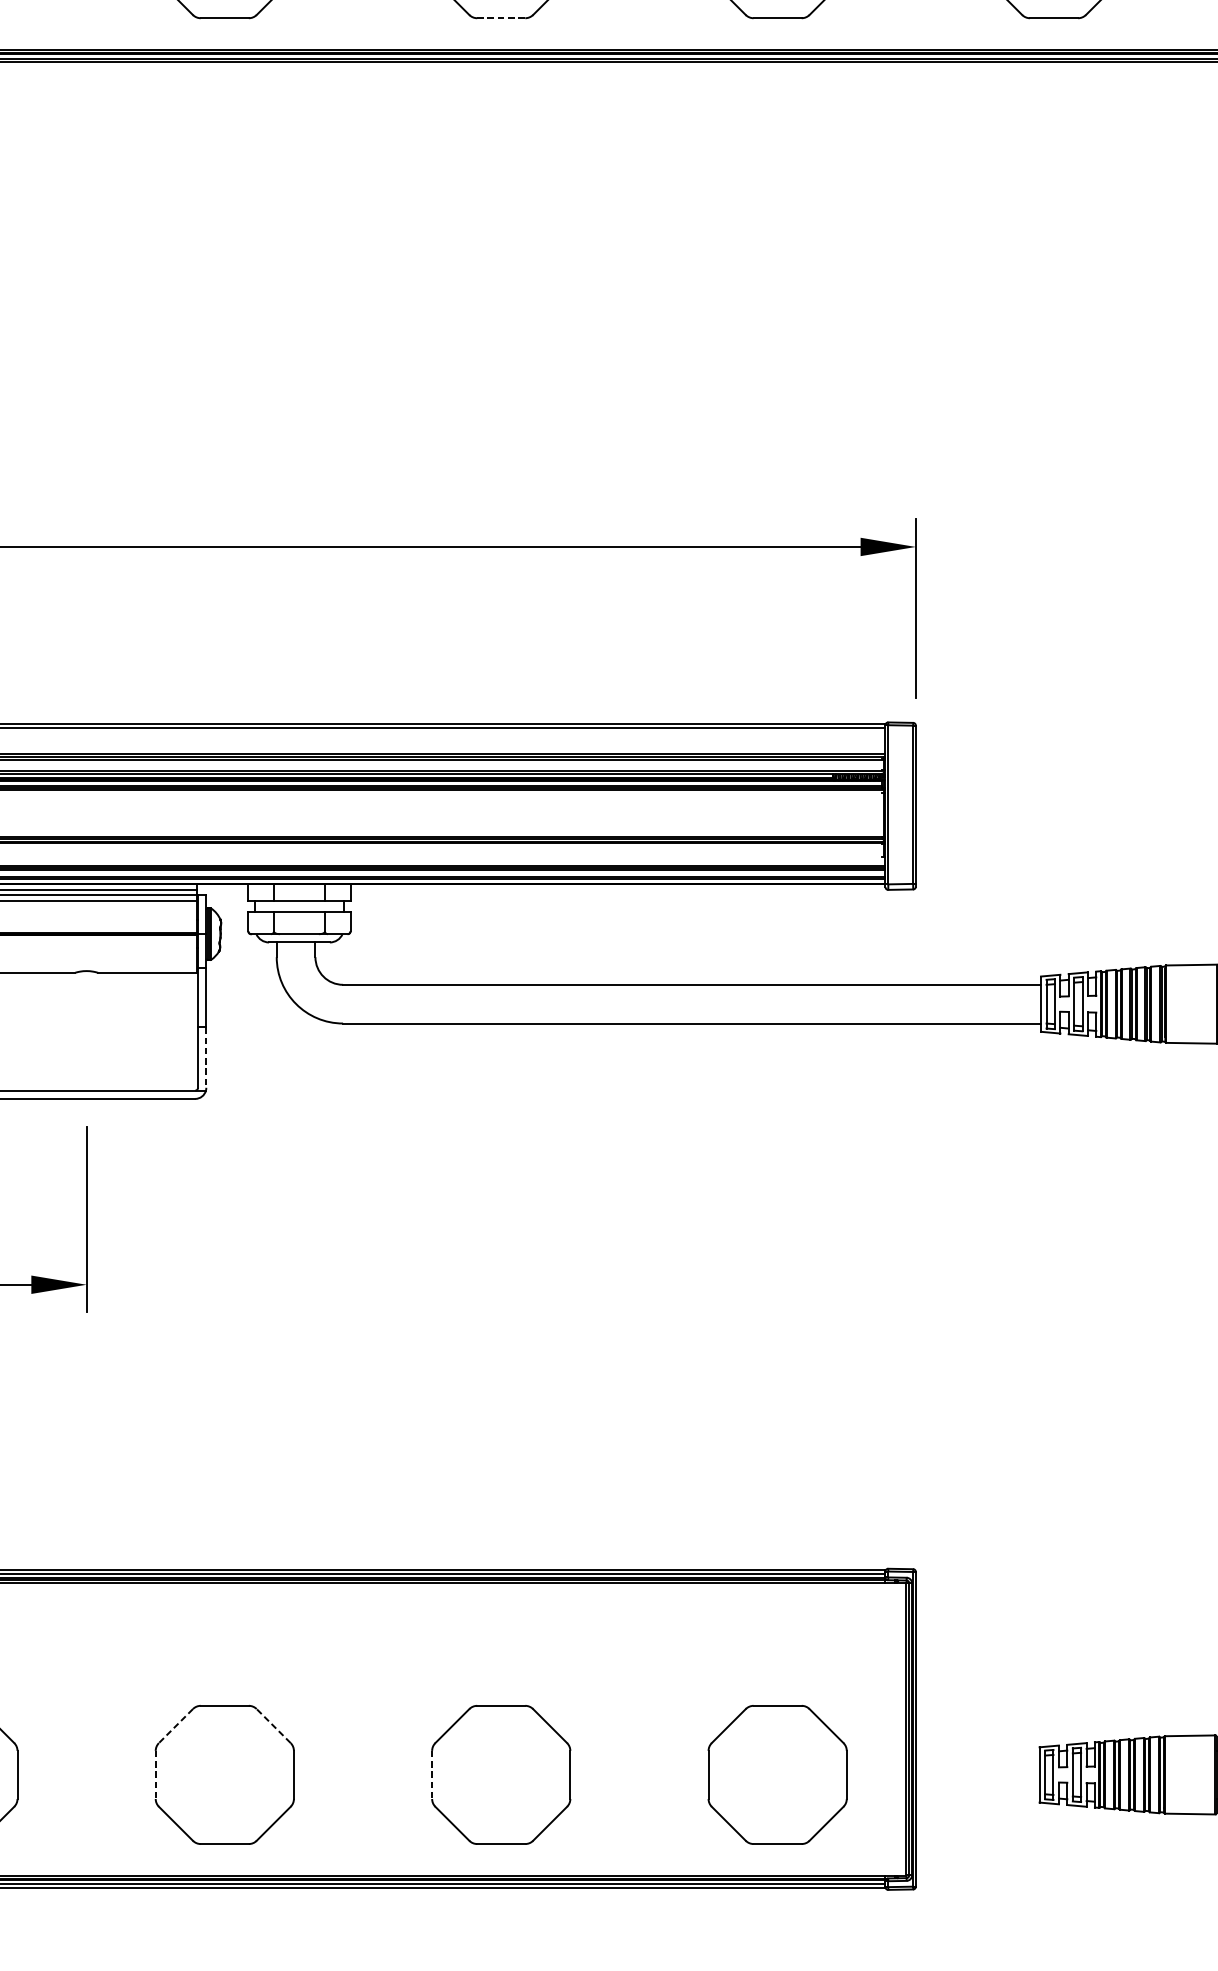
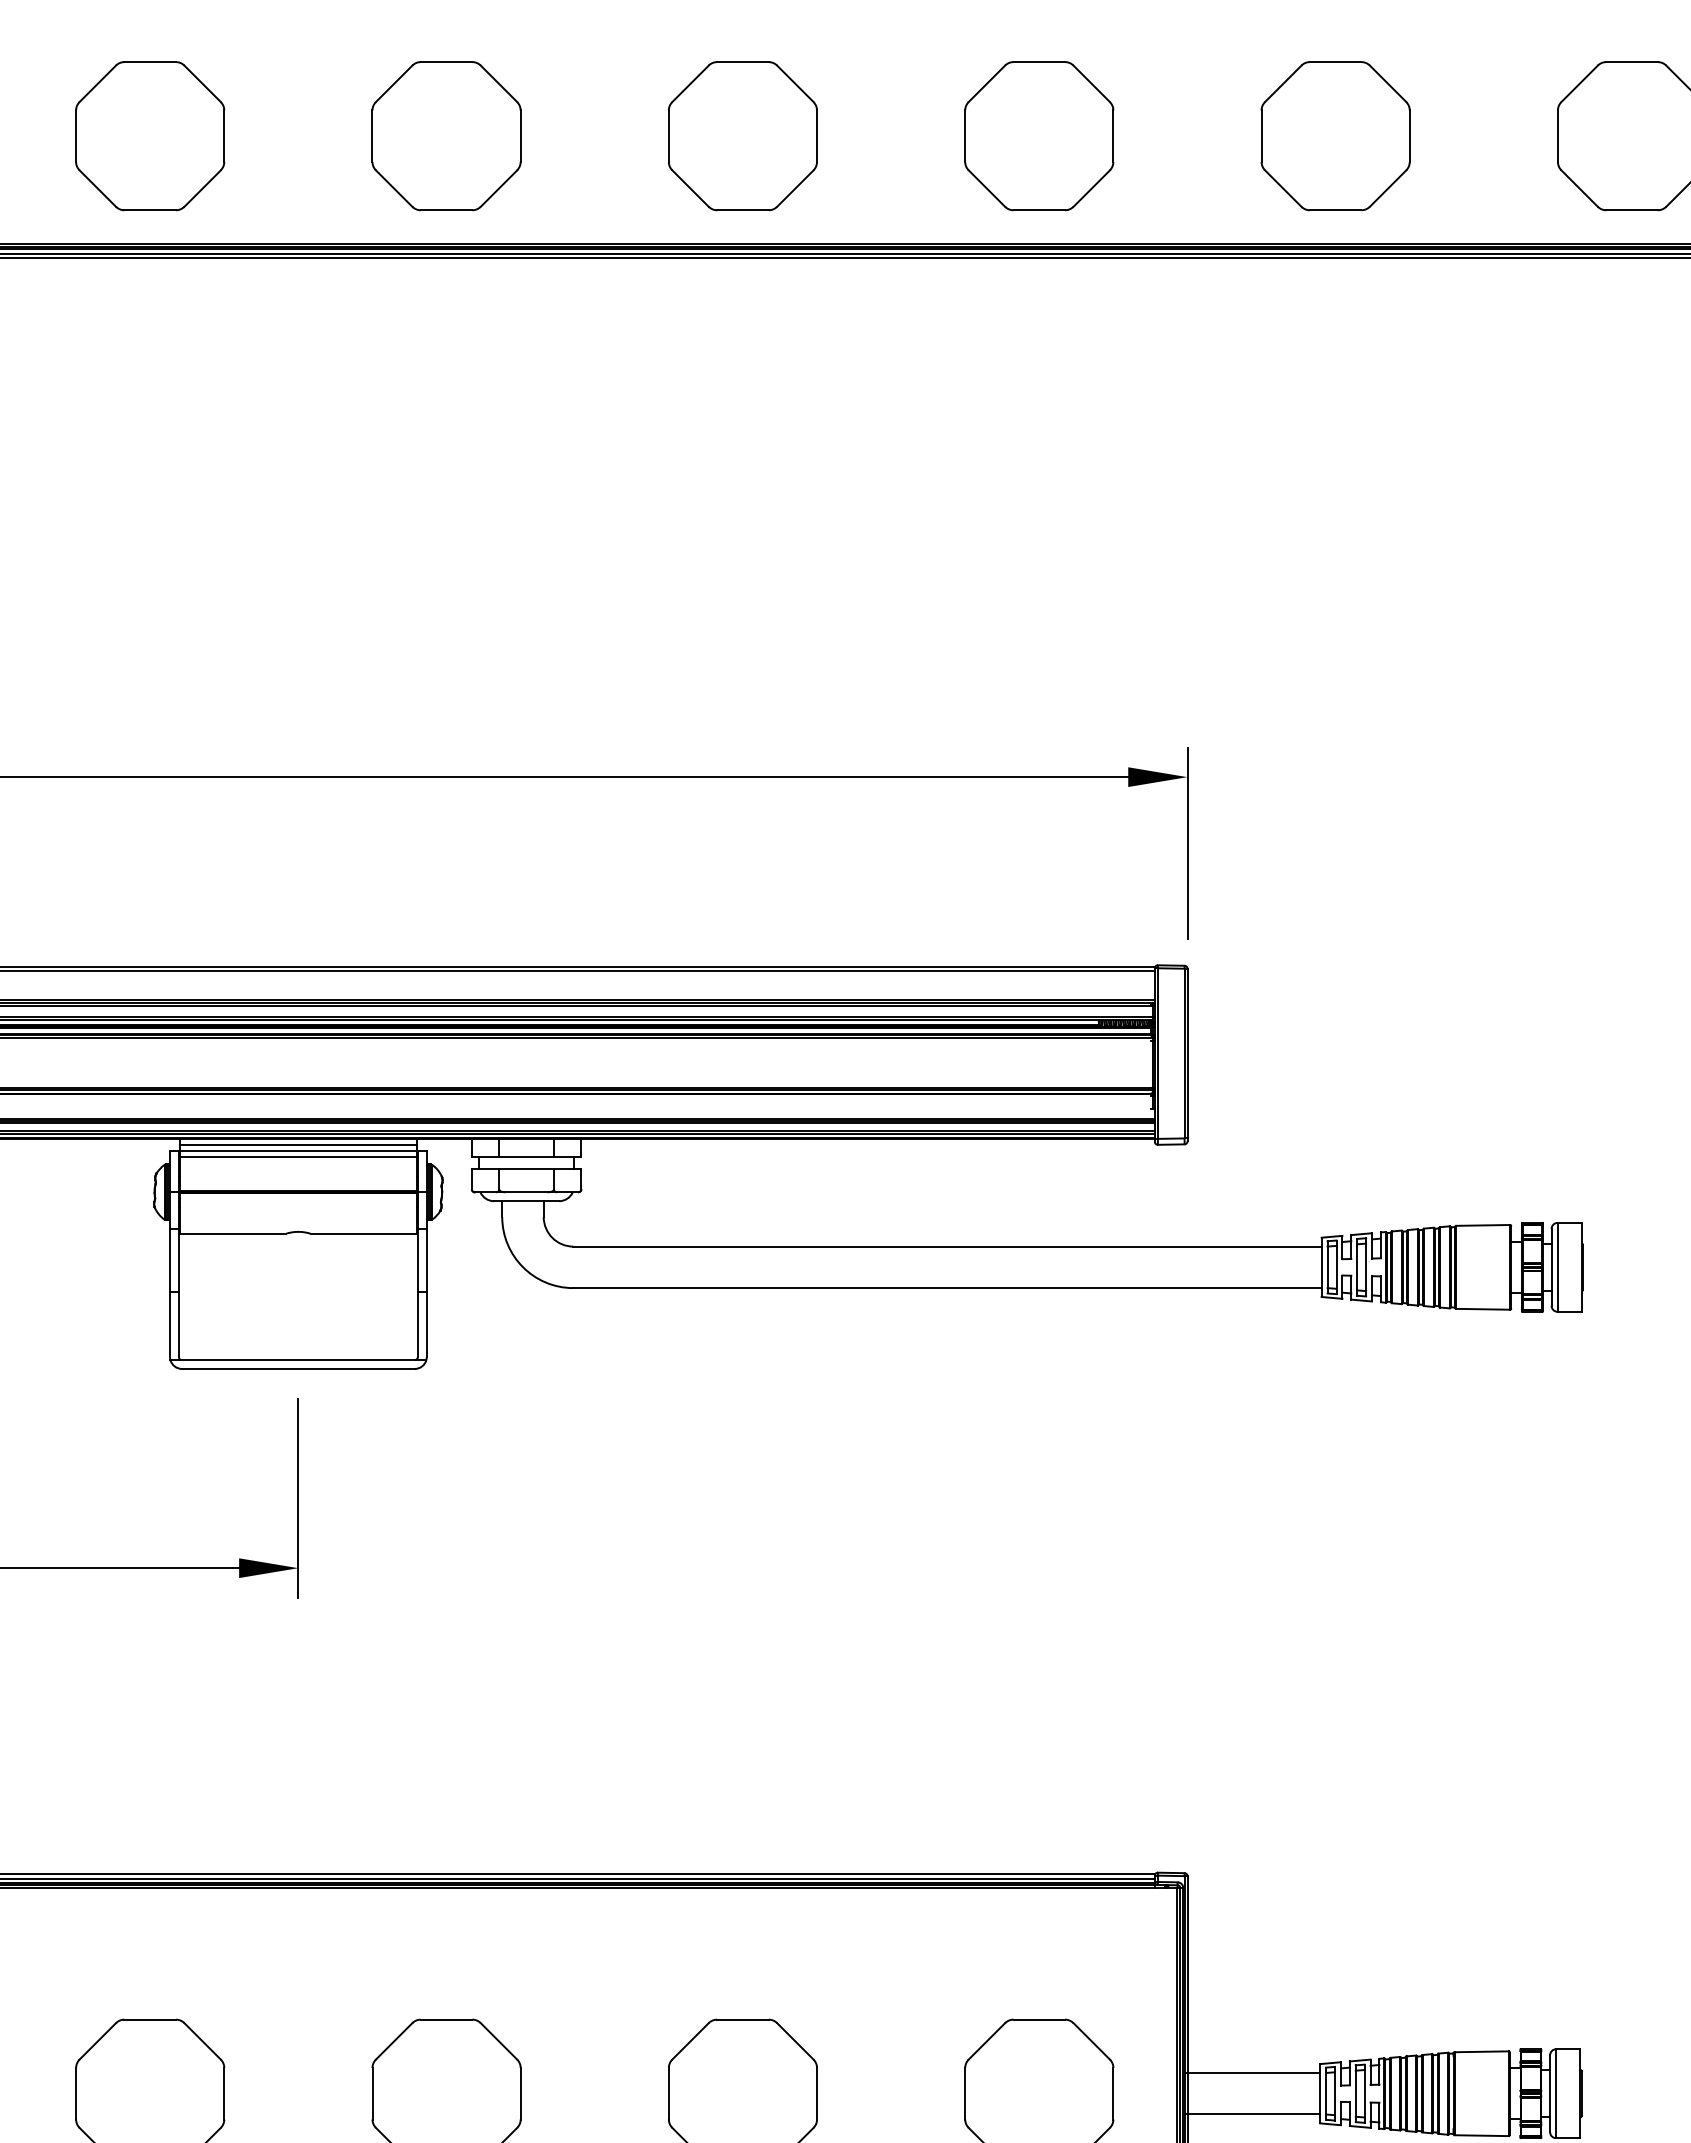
line: (500, 18) -> (742, 210), dashed -> solid
line: (206, 1057) -> (426, 1324), dashed -> solid
line: (176, 1726) -> (394, 2041), dashed -> solid
line: (273, 1726) -> (498, 2041), dashed -> solid
line: (977, 1755) -> (1253, 2072), added
line: (155, 1774) -> (372, 2093), dashed -> solid
line: (431, 1774) -> (668, 2093), dashed -> solid
line: (977, 1794) -> (1253, 2114), added

